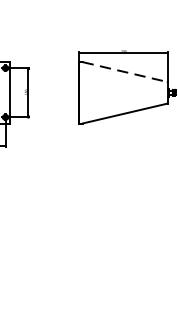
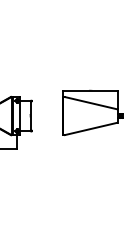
line: (125, 72) -> (91, 103), dashed -> solid

